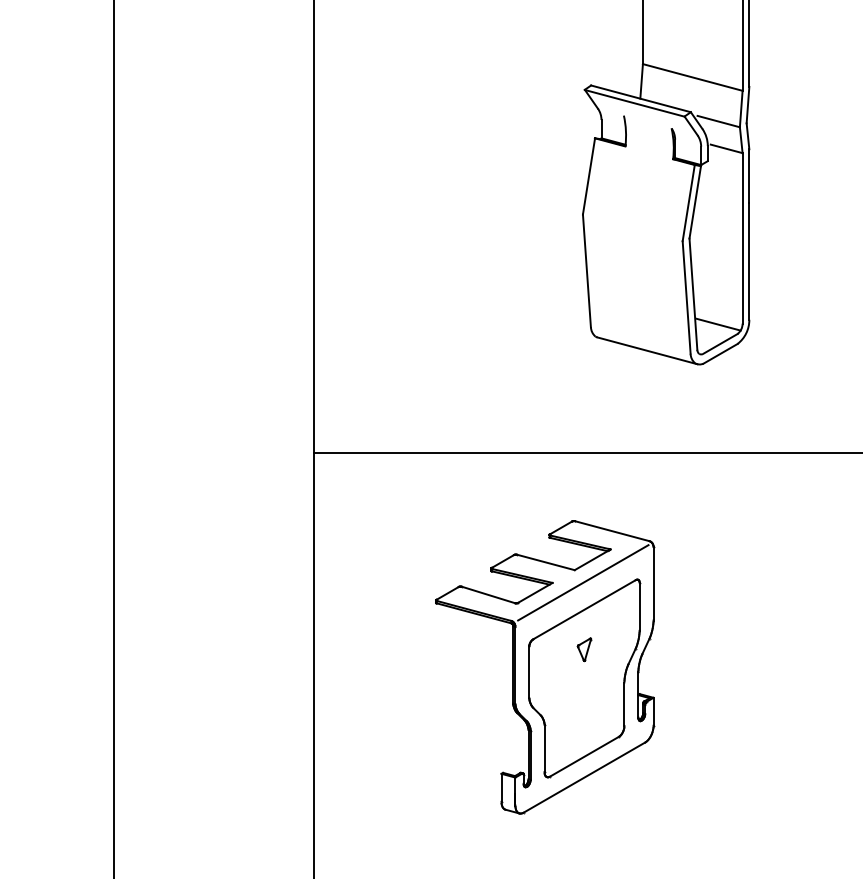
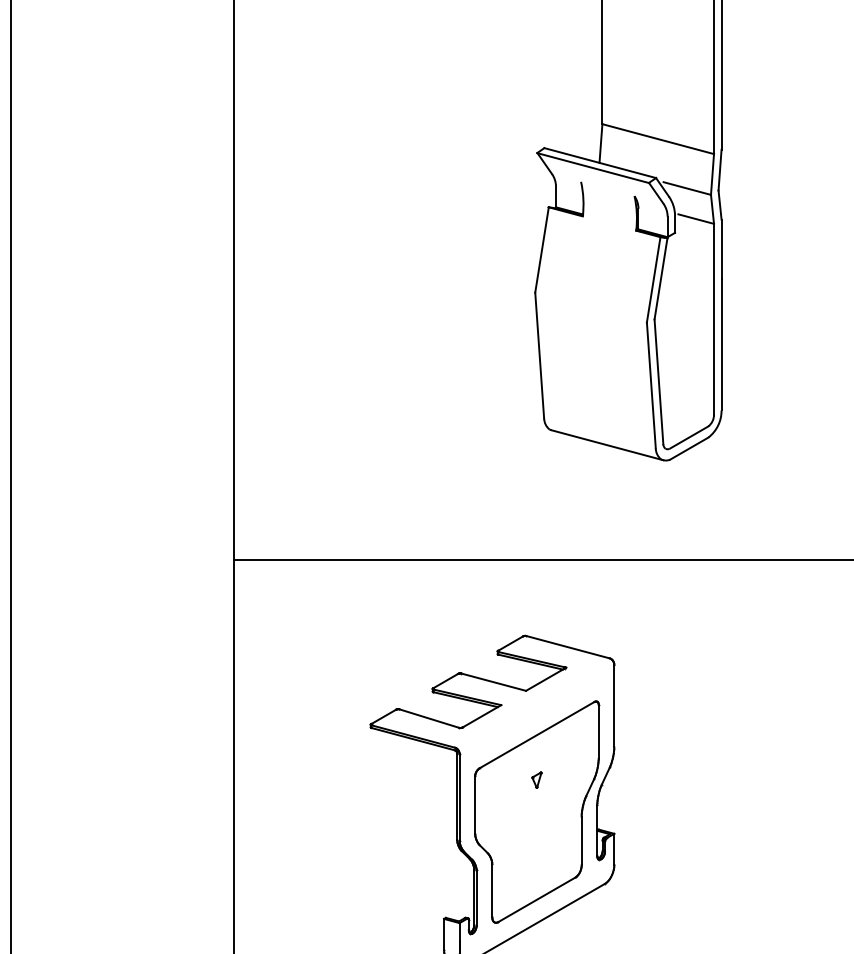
line: (718, 324) -> (687, 415), removed
line: (583, 582) -> (535, 704), removed
part: (584, 649) -> (536, 779), size x0.6

